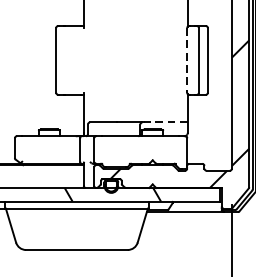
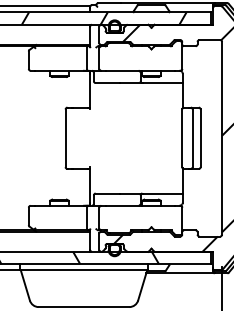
line: (187, 60) -> (182, 138), dashed -> solid
line: (166, 122) -> (163, 193), dashed -> solid

